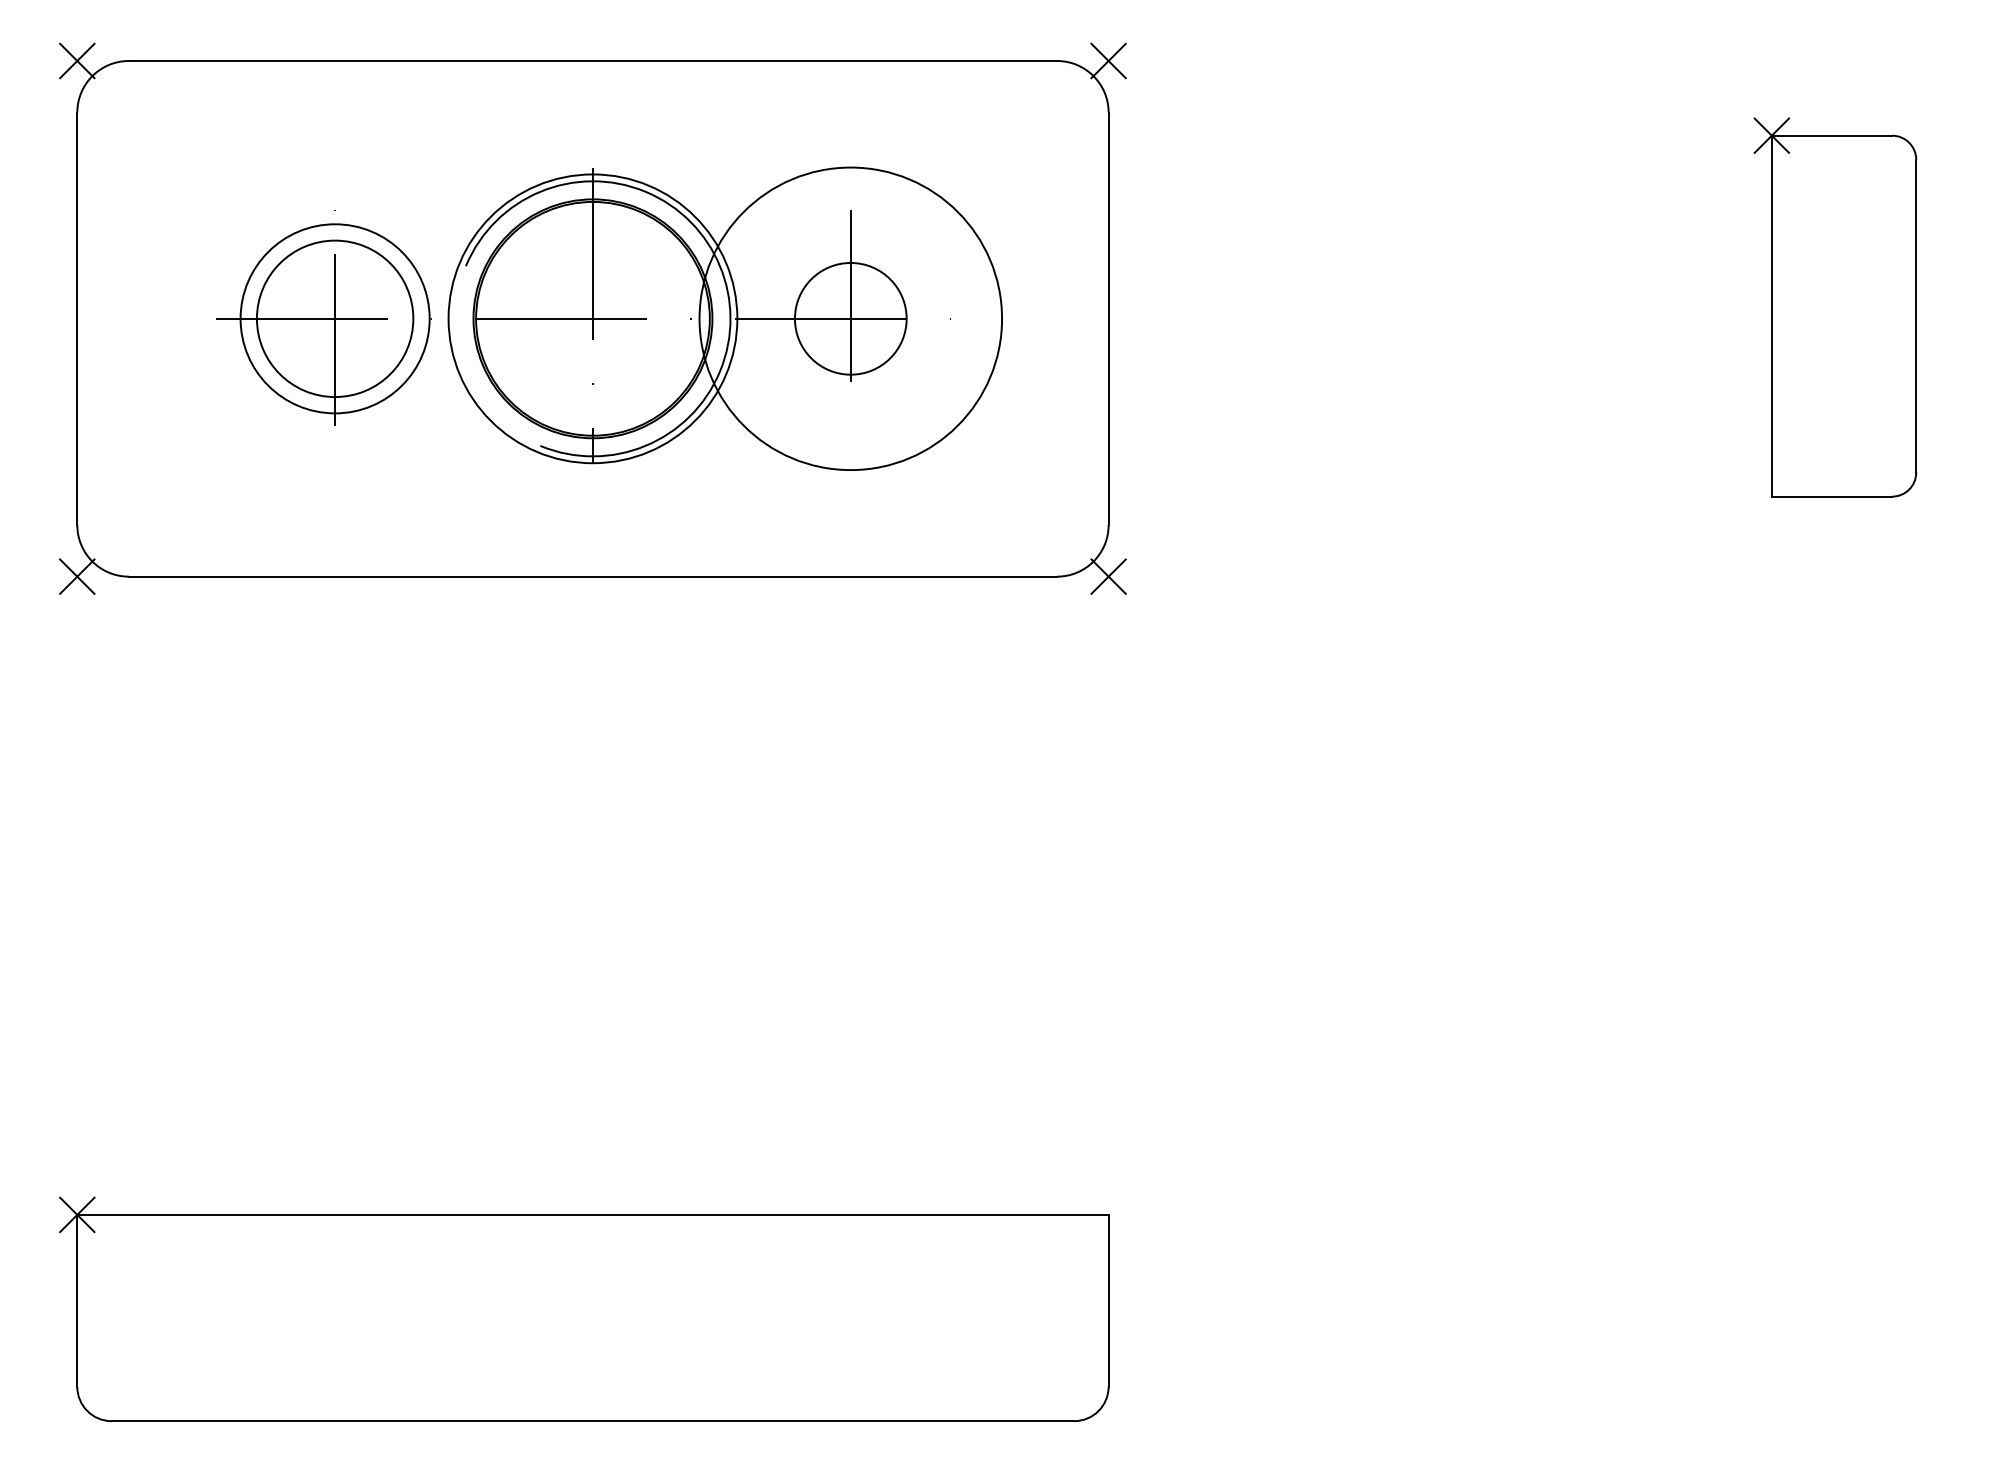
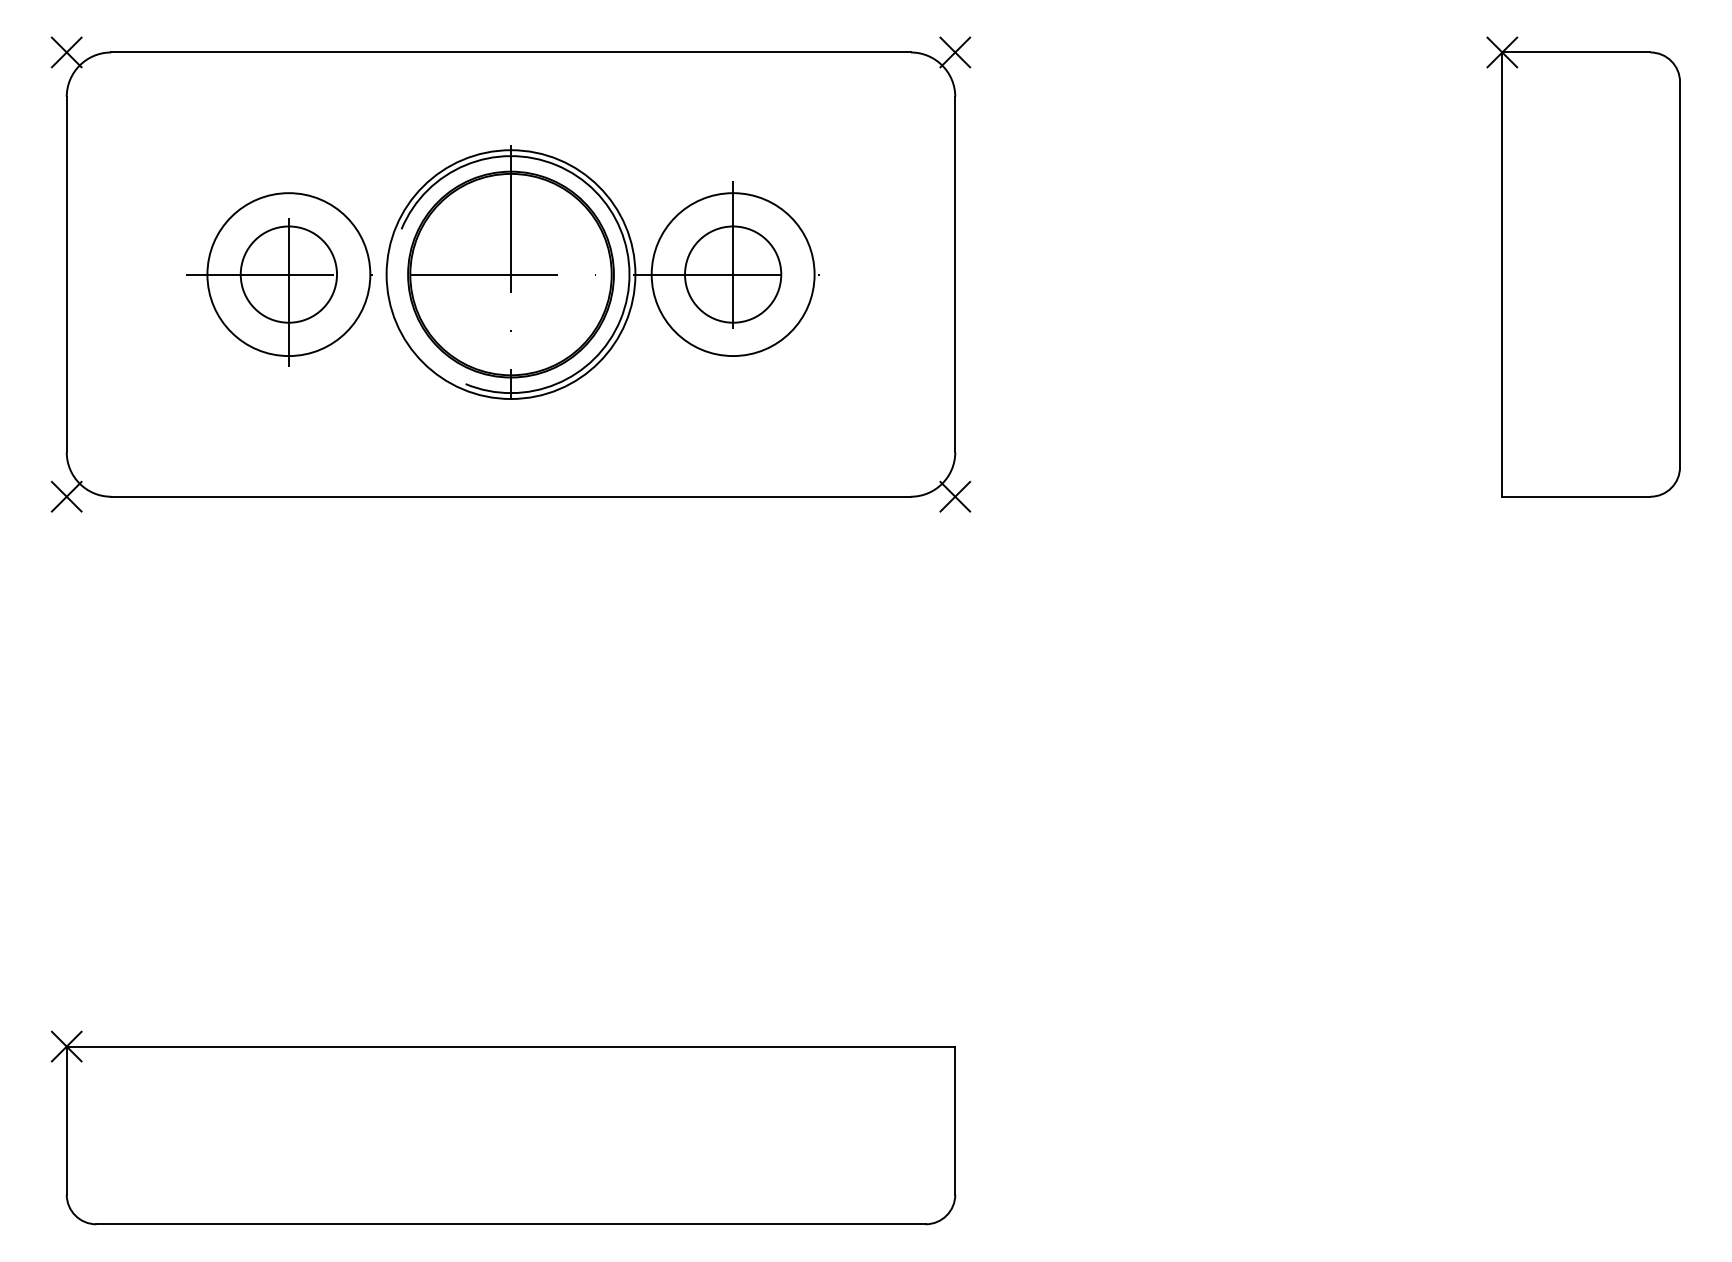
part: (1837, 309) -> (1583, 266), size x1.43
circle: (334, 318) -> (288, 274), size x0.71
circle: (850, 318) -> (732, 274), size x0.62

